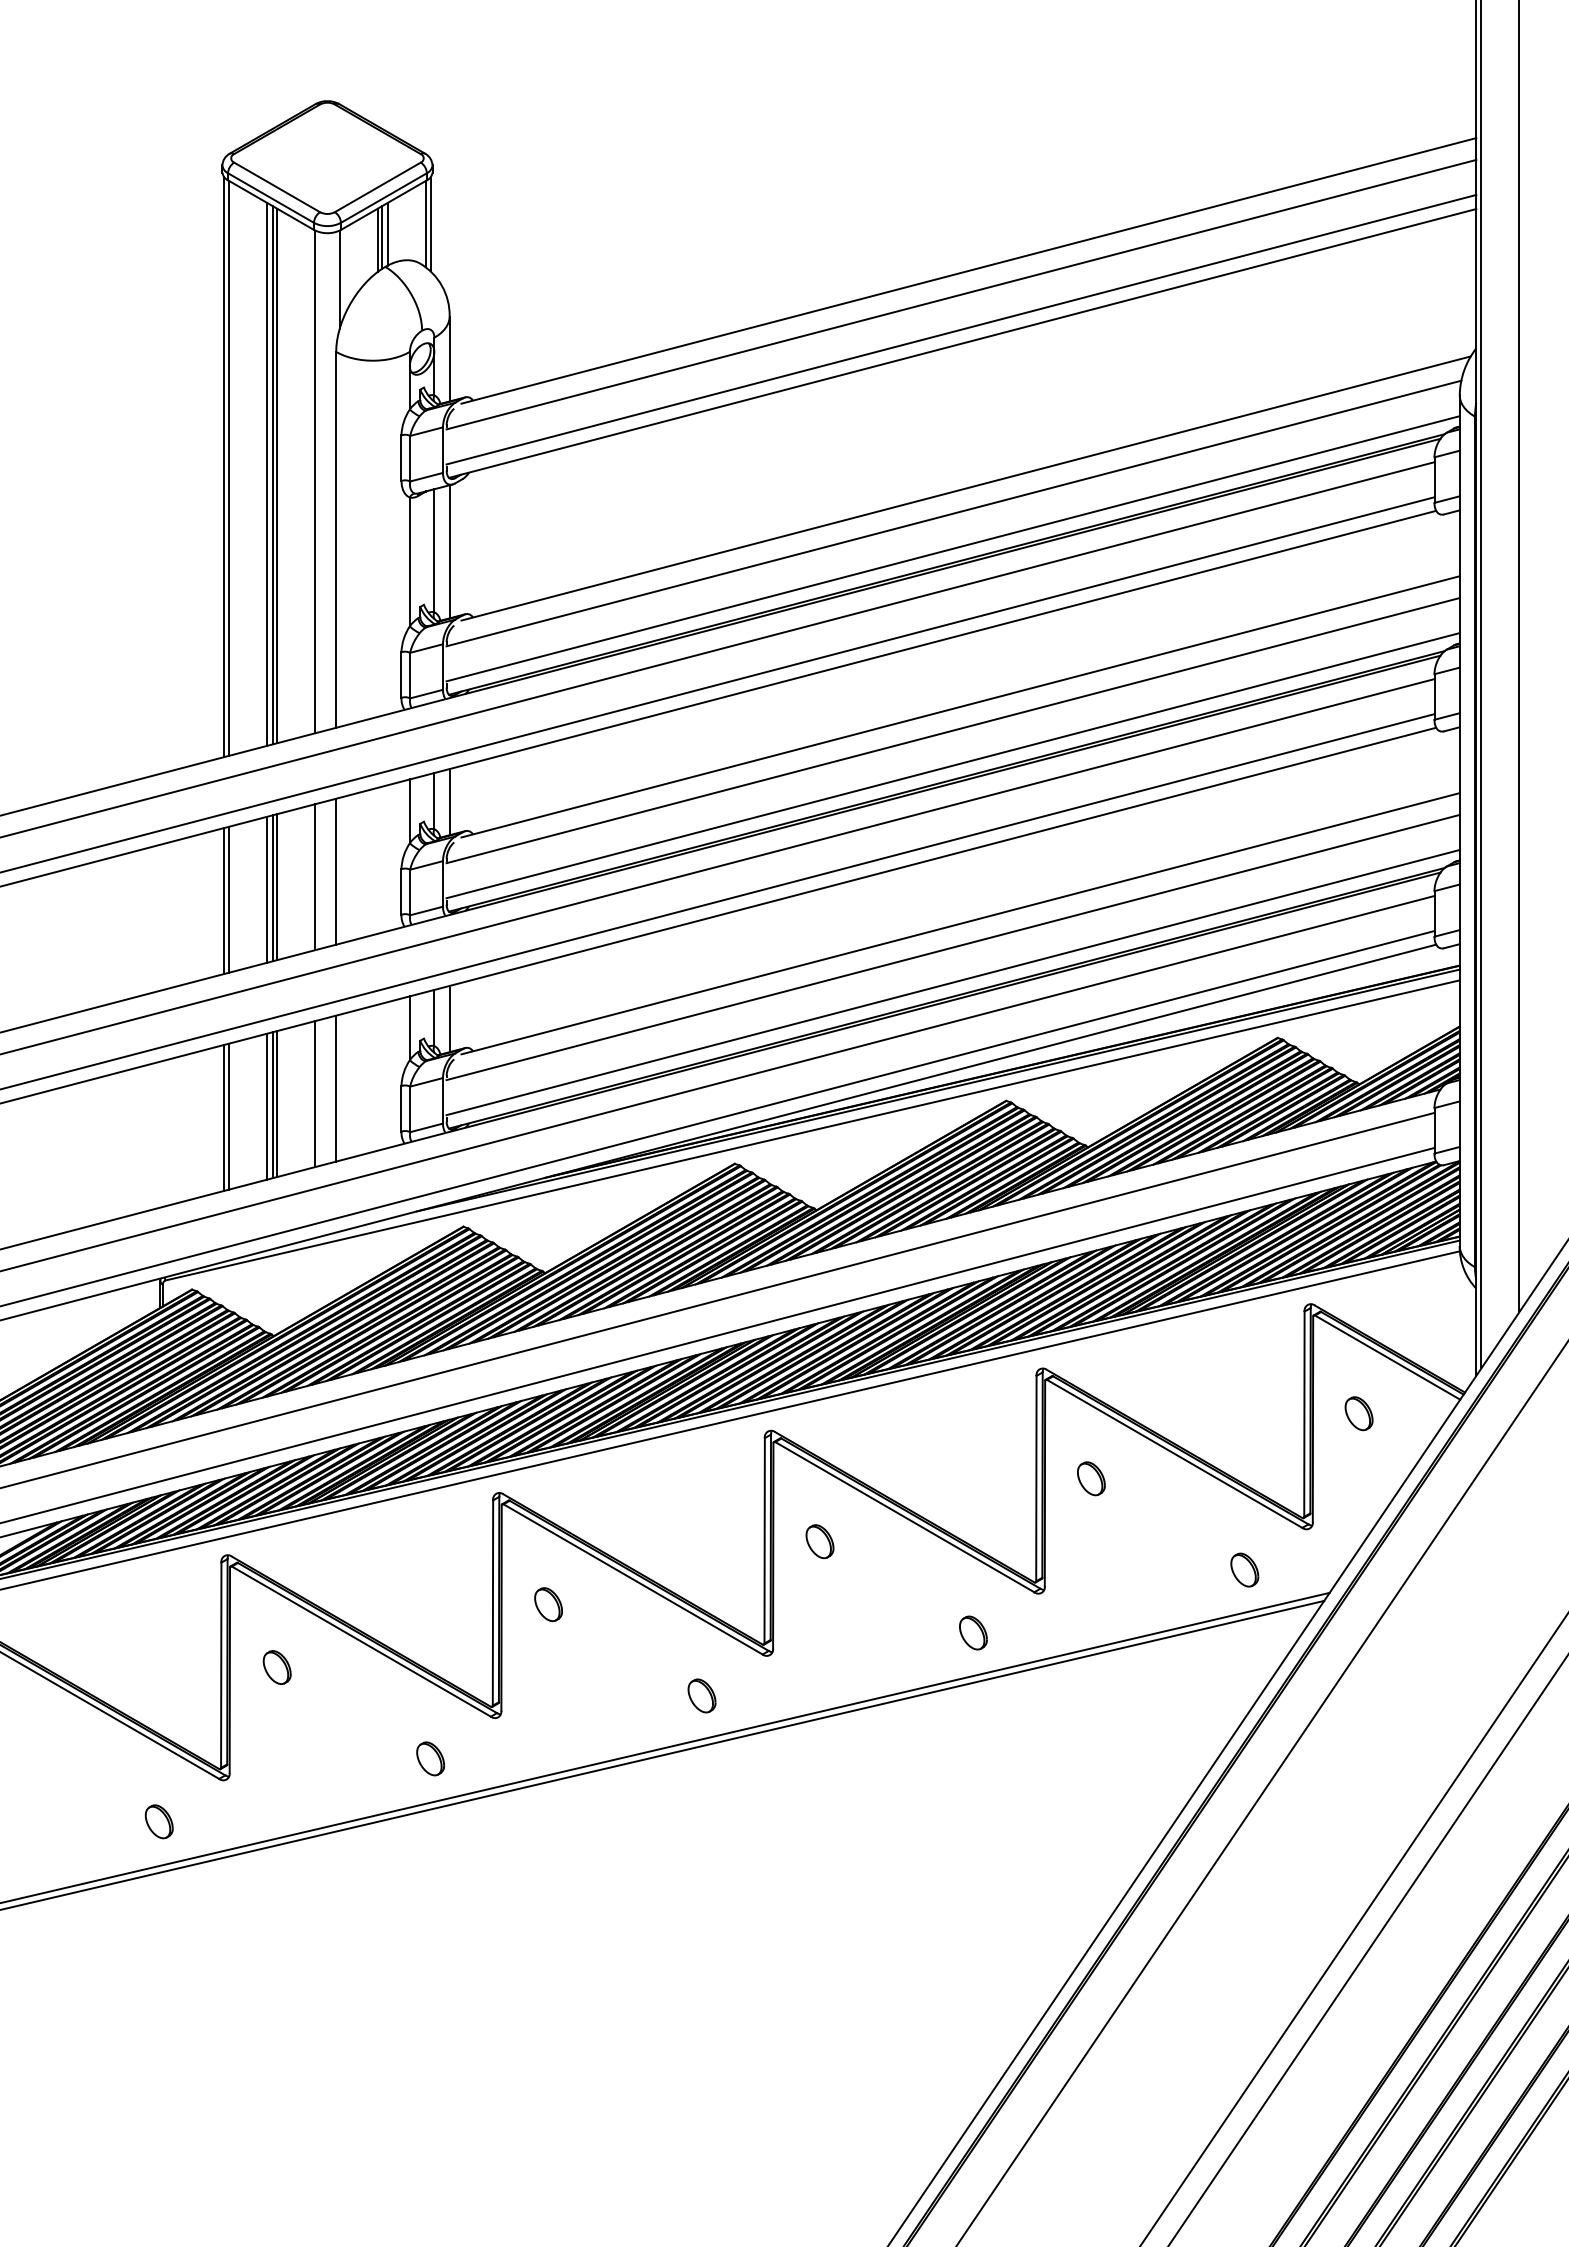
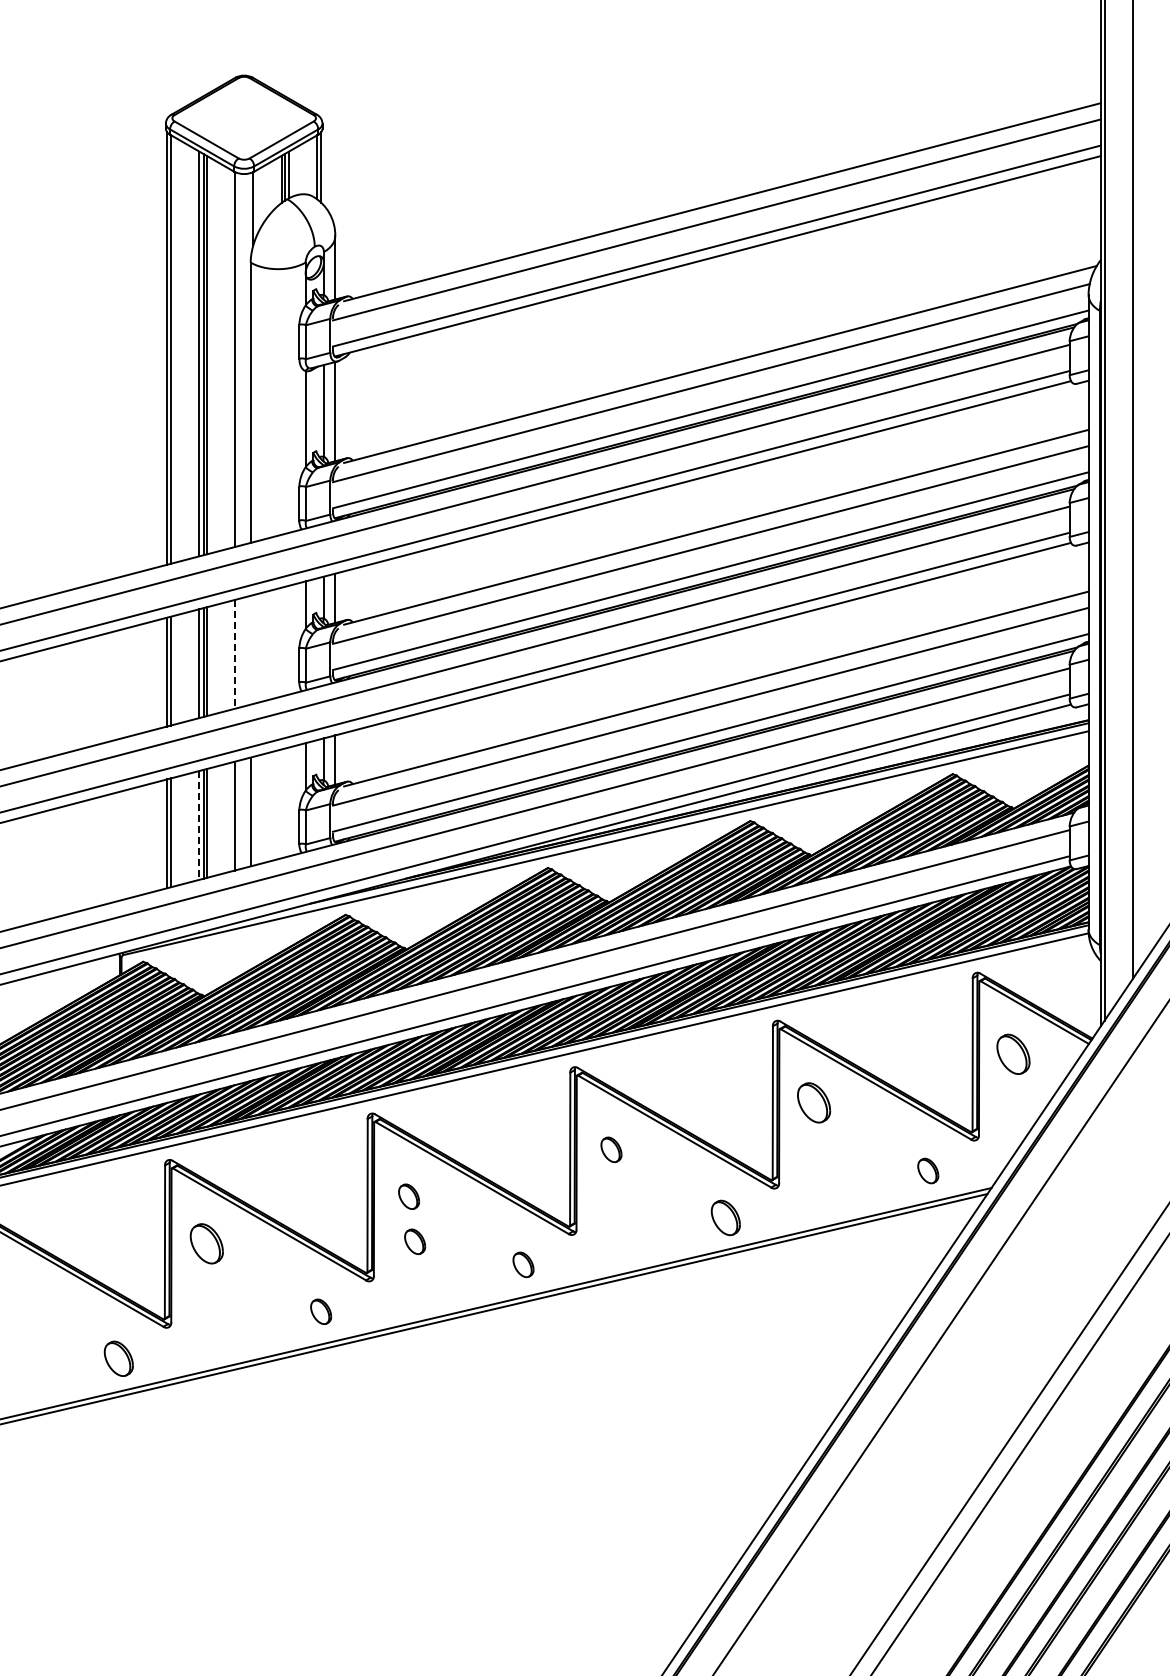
line: (335, 870) -> (250, 649), removed
line: (315, 877) -> (235, 654), solid -> dashed
line: (267, 1106) -> (199, 825), solid -> dashed
part: (1359, 1413) -> (1013, 1054), size x1.6
part: (1090, 1478) -> (813, 1102), size x1.6
part: (972, 1632) -> (725, 1217), size x1.4
part: (557, 1664) -> (415, 1241), added
part: (276, 1667) -> (206, 1243), size x1.6
part: (158, 1821) -> (118, 1358), size x1.4

